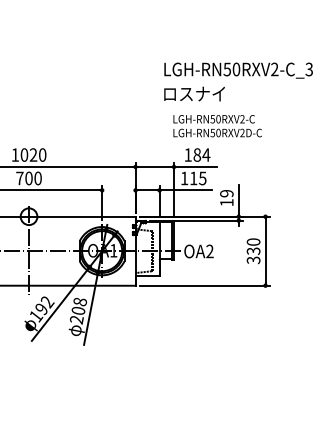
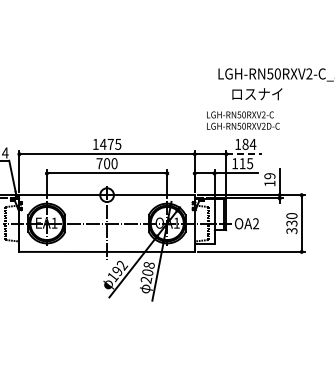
text: (194, 94) -> (257, 94), moved
text: (217, 126) -> (243, 120), moved
text: (33, 153) -> (110, 143), 1020 -> 1475
line: (195, 167) -> (244, 154), solid -> dashed

